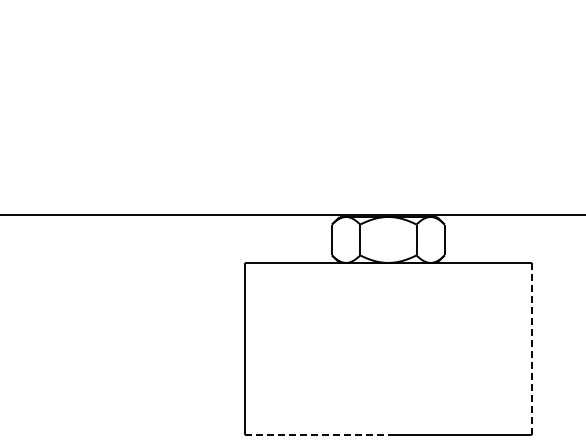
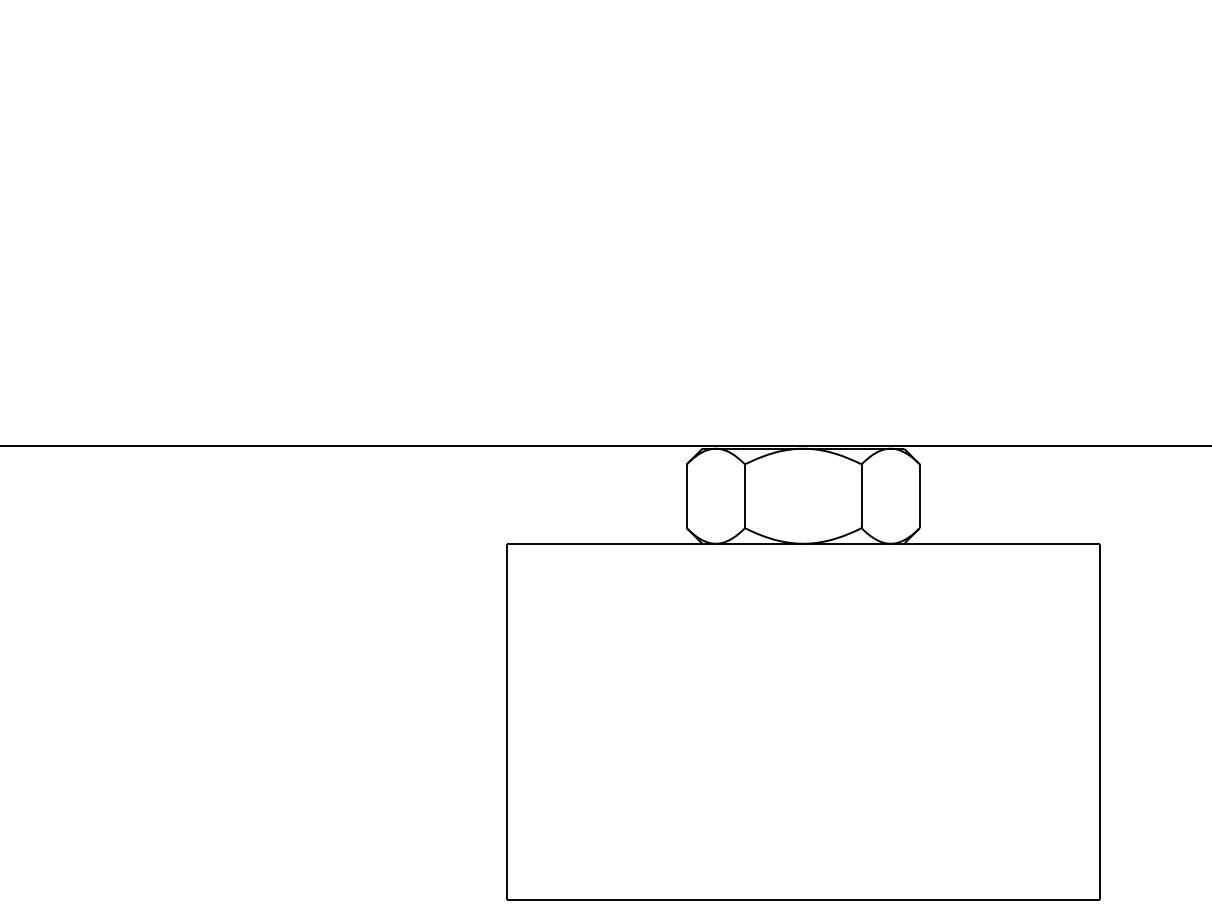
line: (531, 349) -> (1099, 722), dashed -> solid
line: (316, 435) -> (654, 900), dashed -> solid

